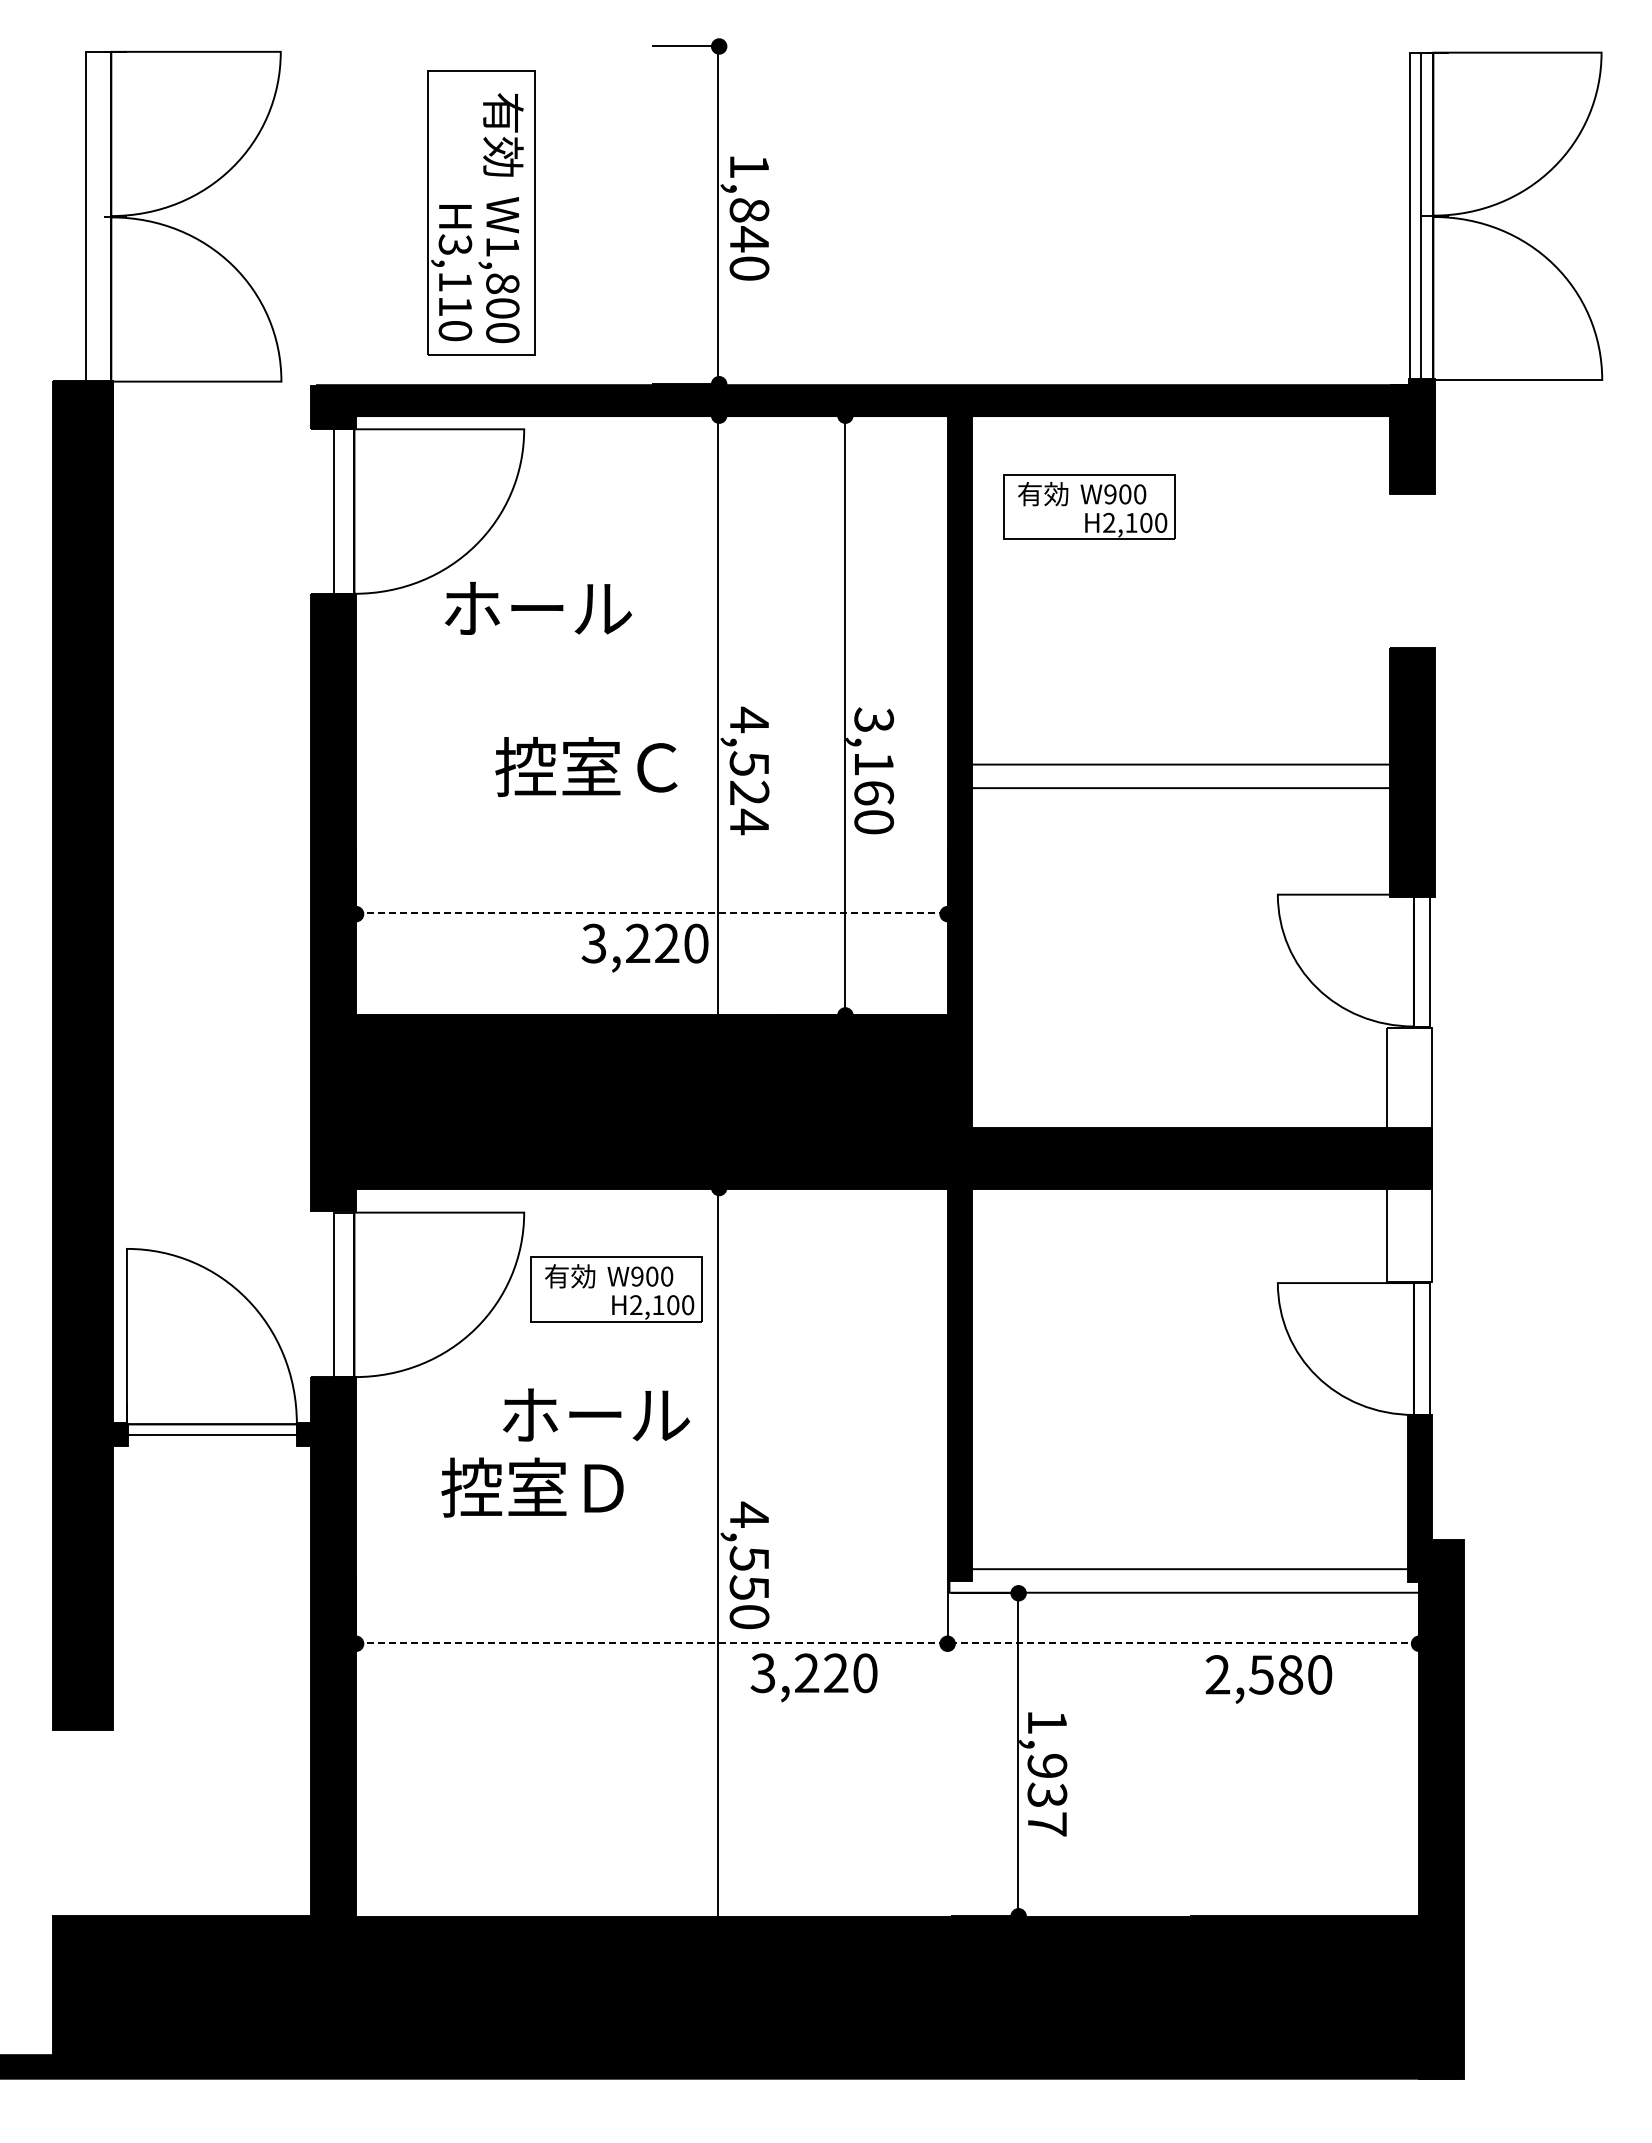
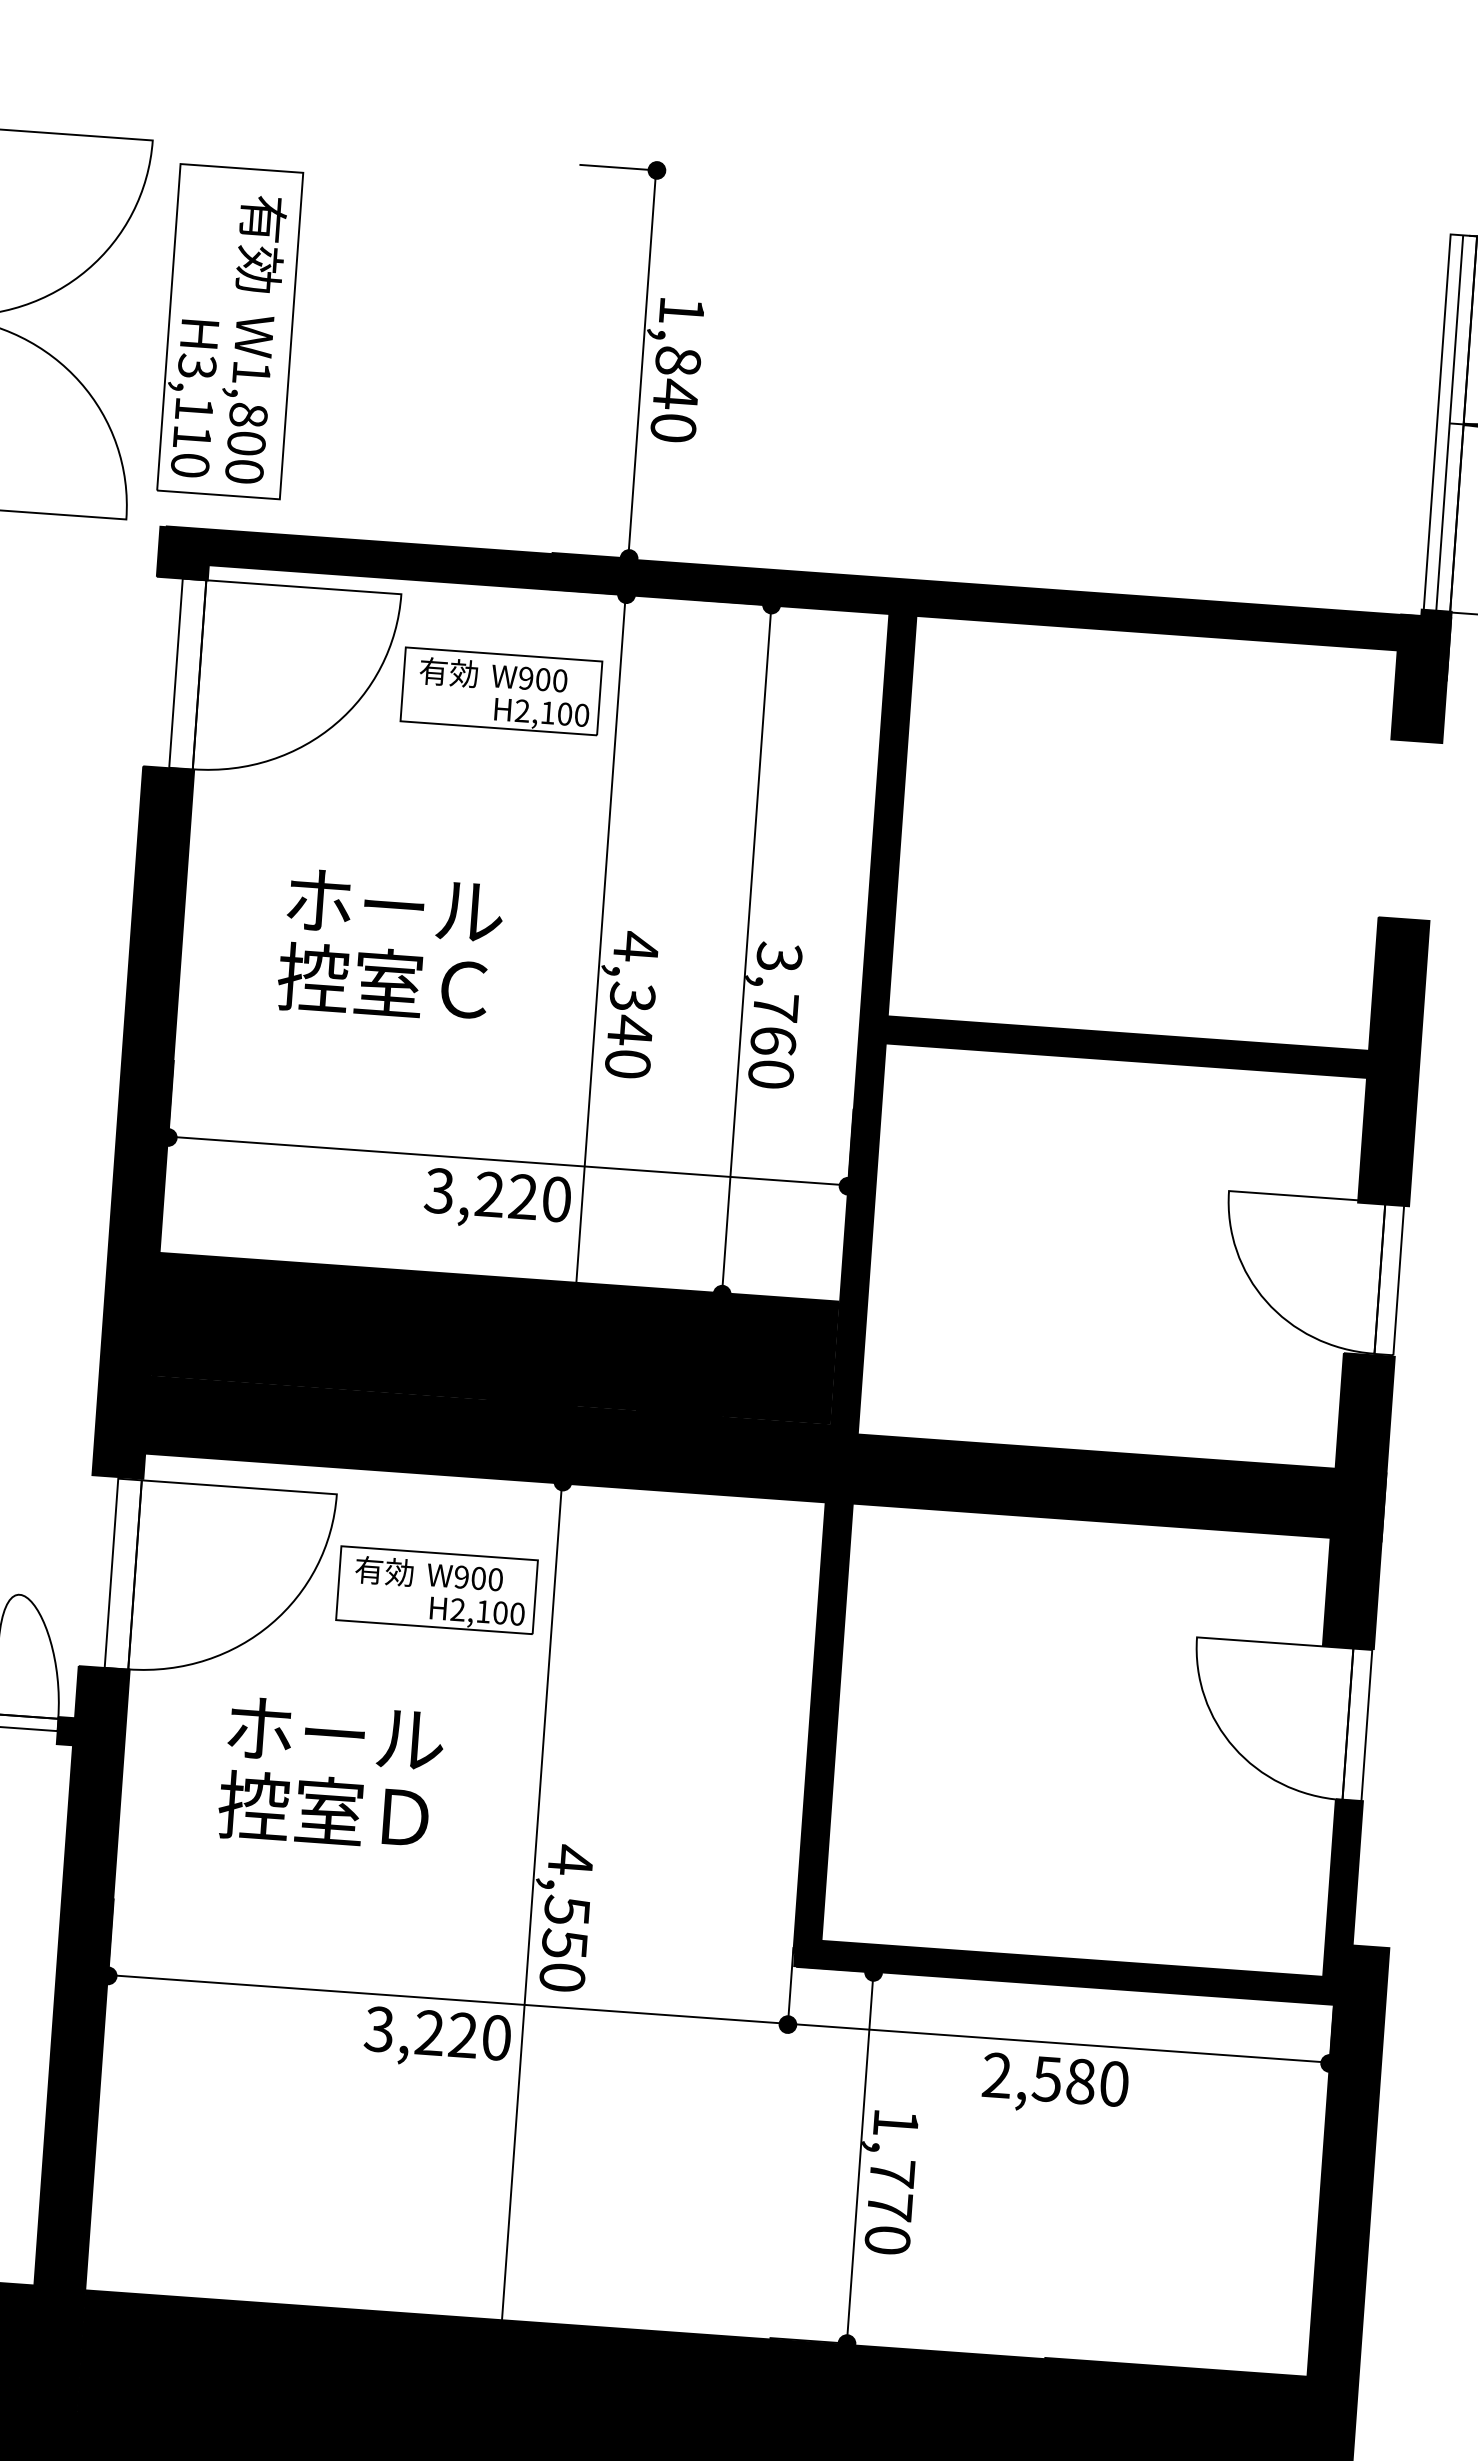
part: (481, 212) -> (229, 331), moved
part: (1089, 506) -> (501, 690), moved
text: (538, 608) -> (395, 905), moved
text: (874, 763) -> (776, 1007), 3,160 -> 3,760
text: (586, 766) -> (383, 982), moved
fill: (1184, 776) -> (1131, 1047), added
text: (749, 793) -> (630, 1031), 4,524 -> 4,340
line: (651, 913) -> (507, 1161), dashed -> solid
fill: (1409, 1154) -> (1358, 1500), added
text: (596, 1414) -> (336, 1733), moved
fill: (1195, 1580) -> (1077, 1972), added
line: (887, 1643) -> (718, 2019), dashed -> solid
text: (813, 1677) -> (436, 2038), moved
text: (1268, 1679) -> (1054, 2085), moved
text: (1047, 1795) -> (890, 2207), 1,937 -> 1,770

